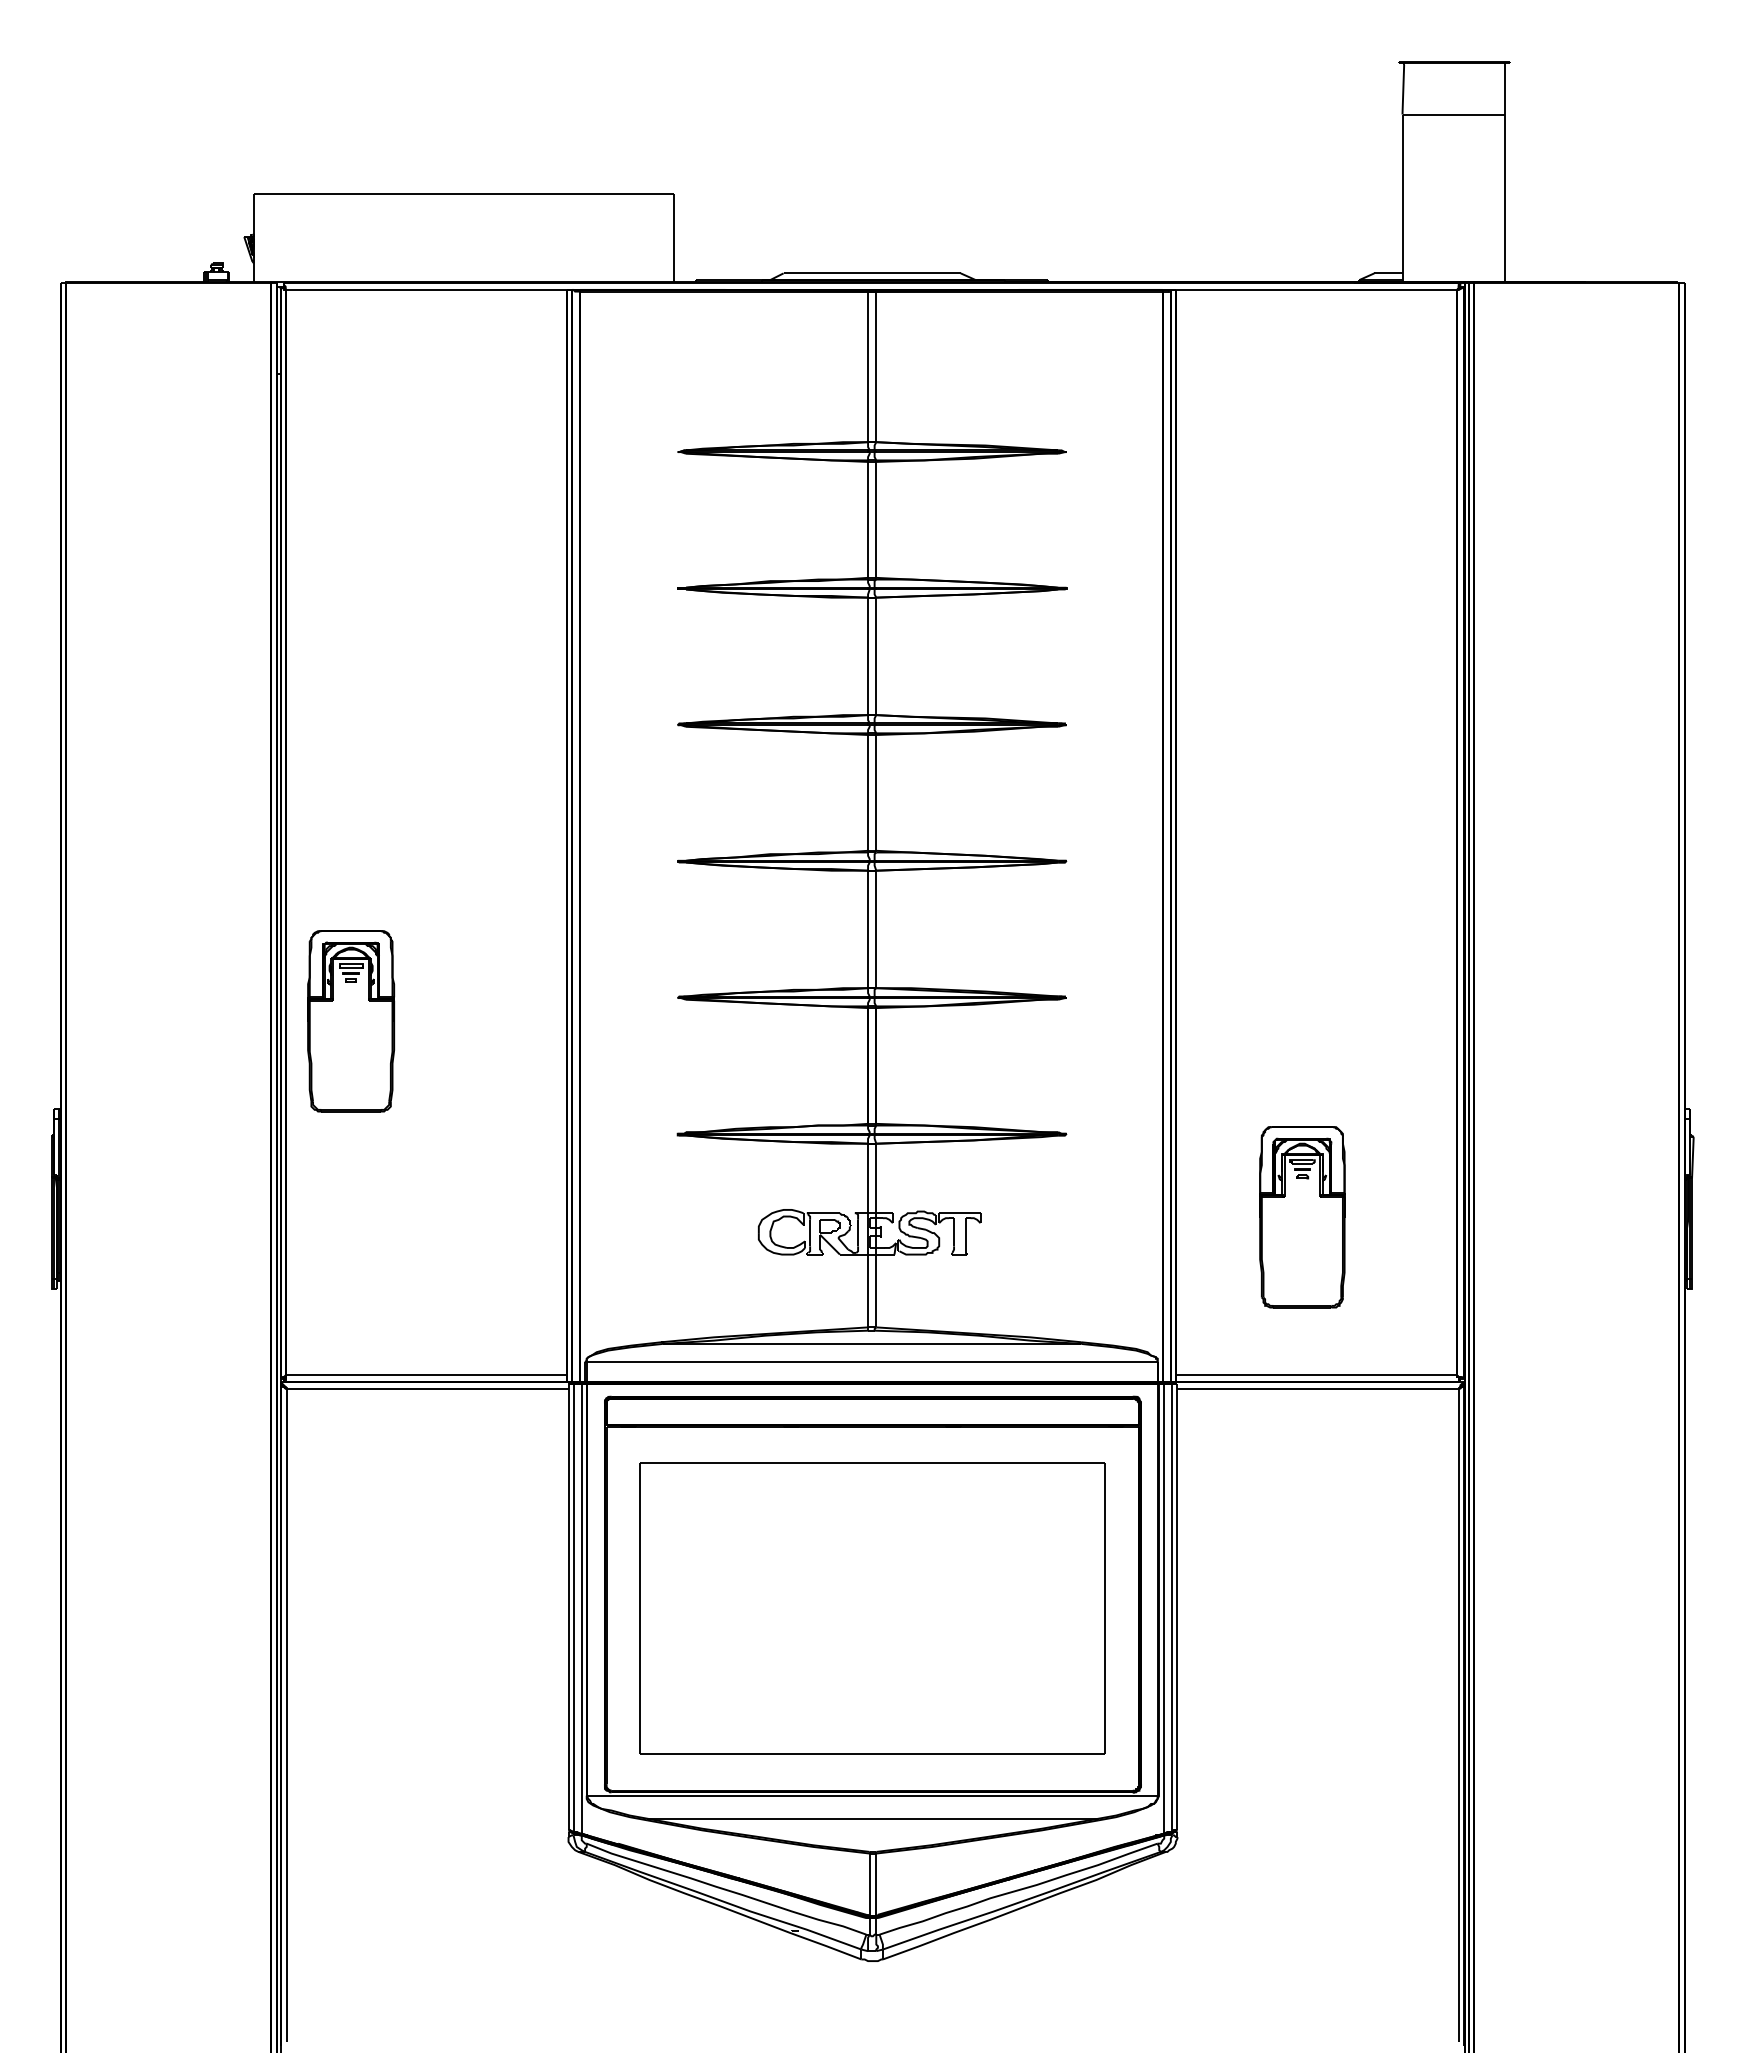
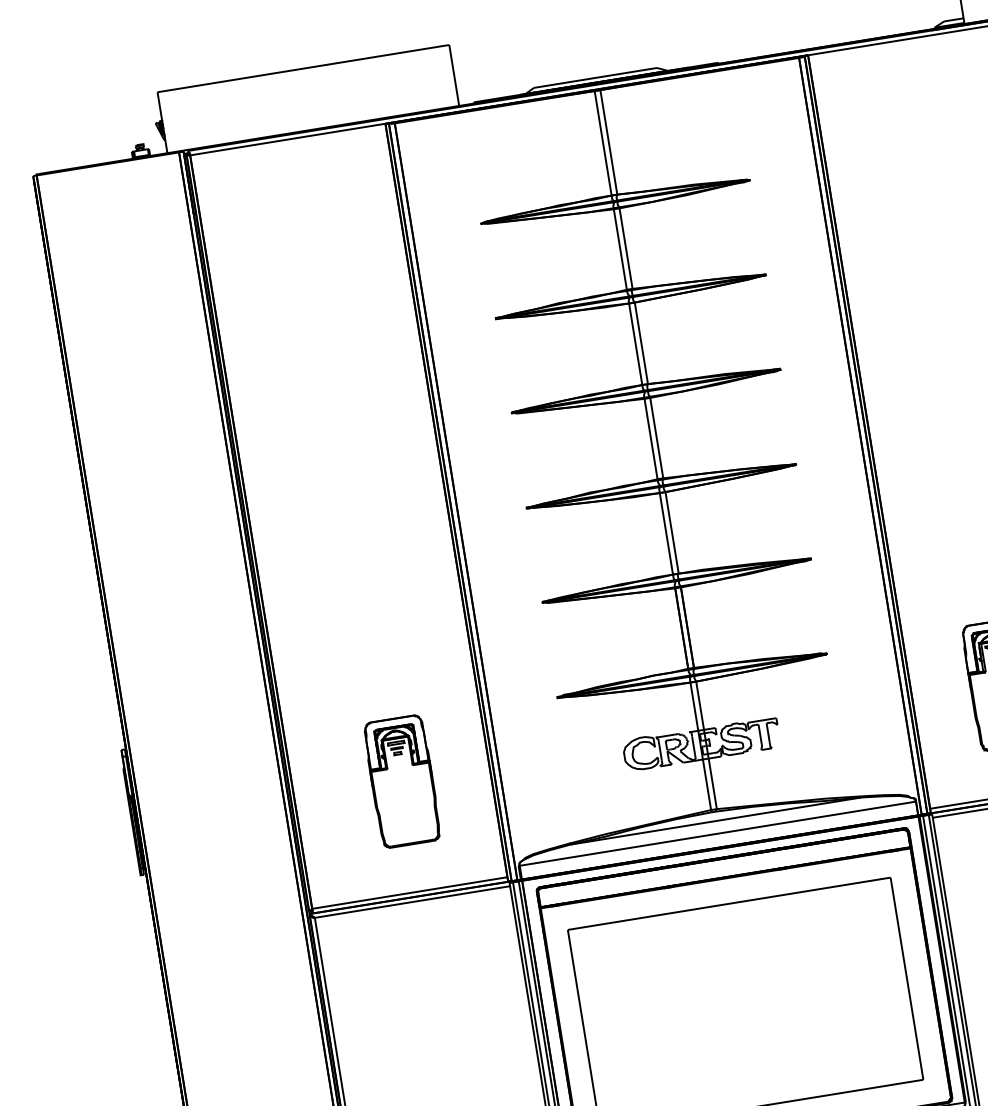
part: (351, 1021) -> (402, 781), moved

